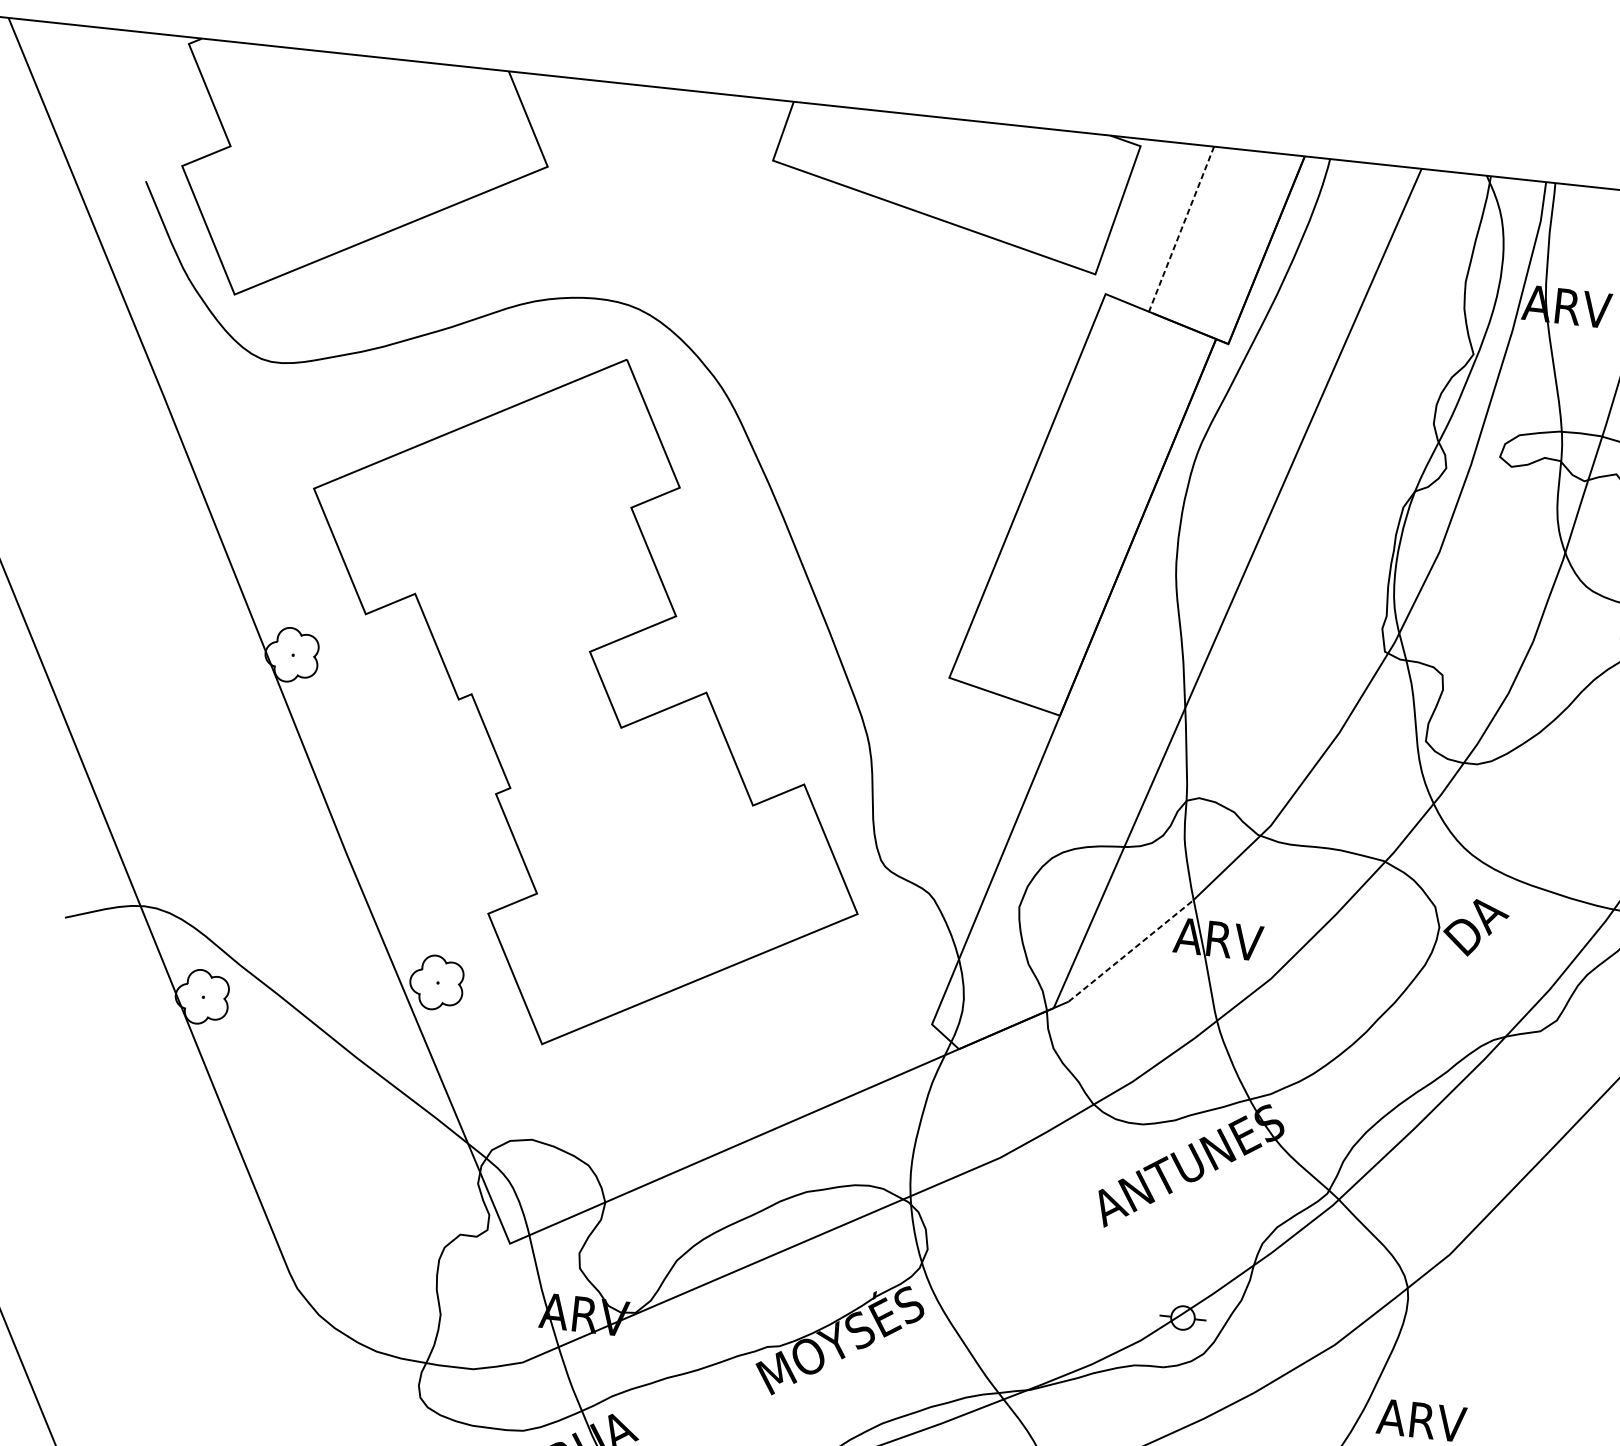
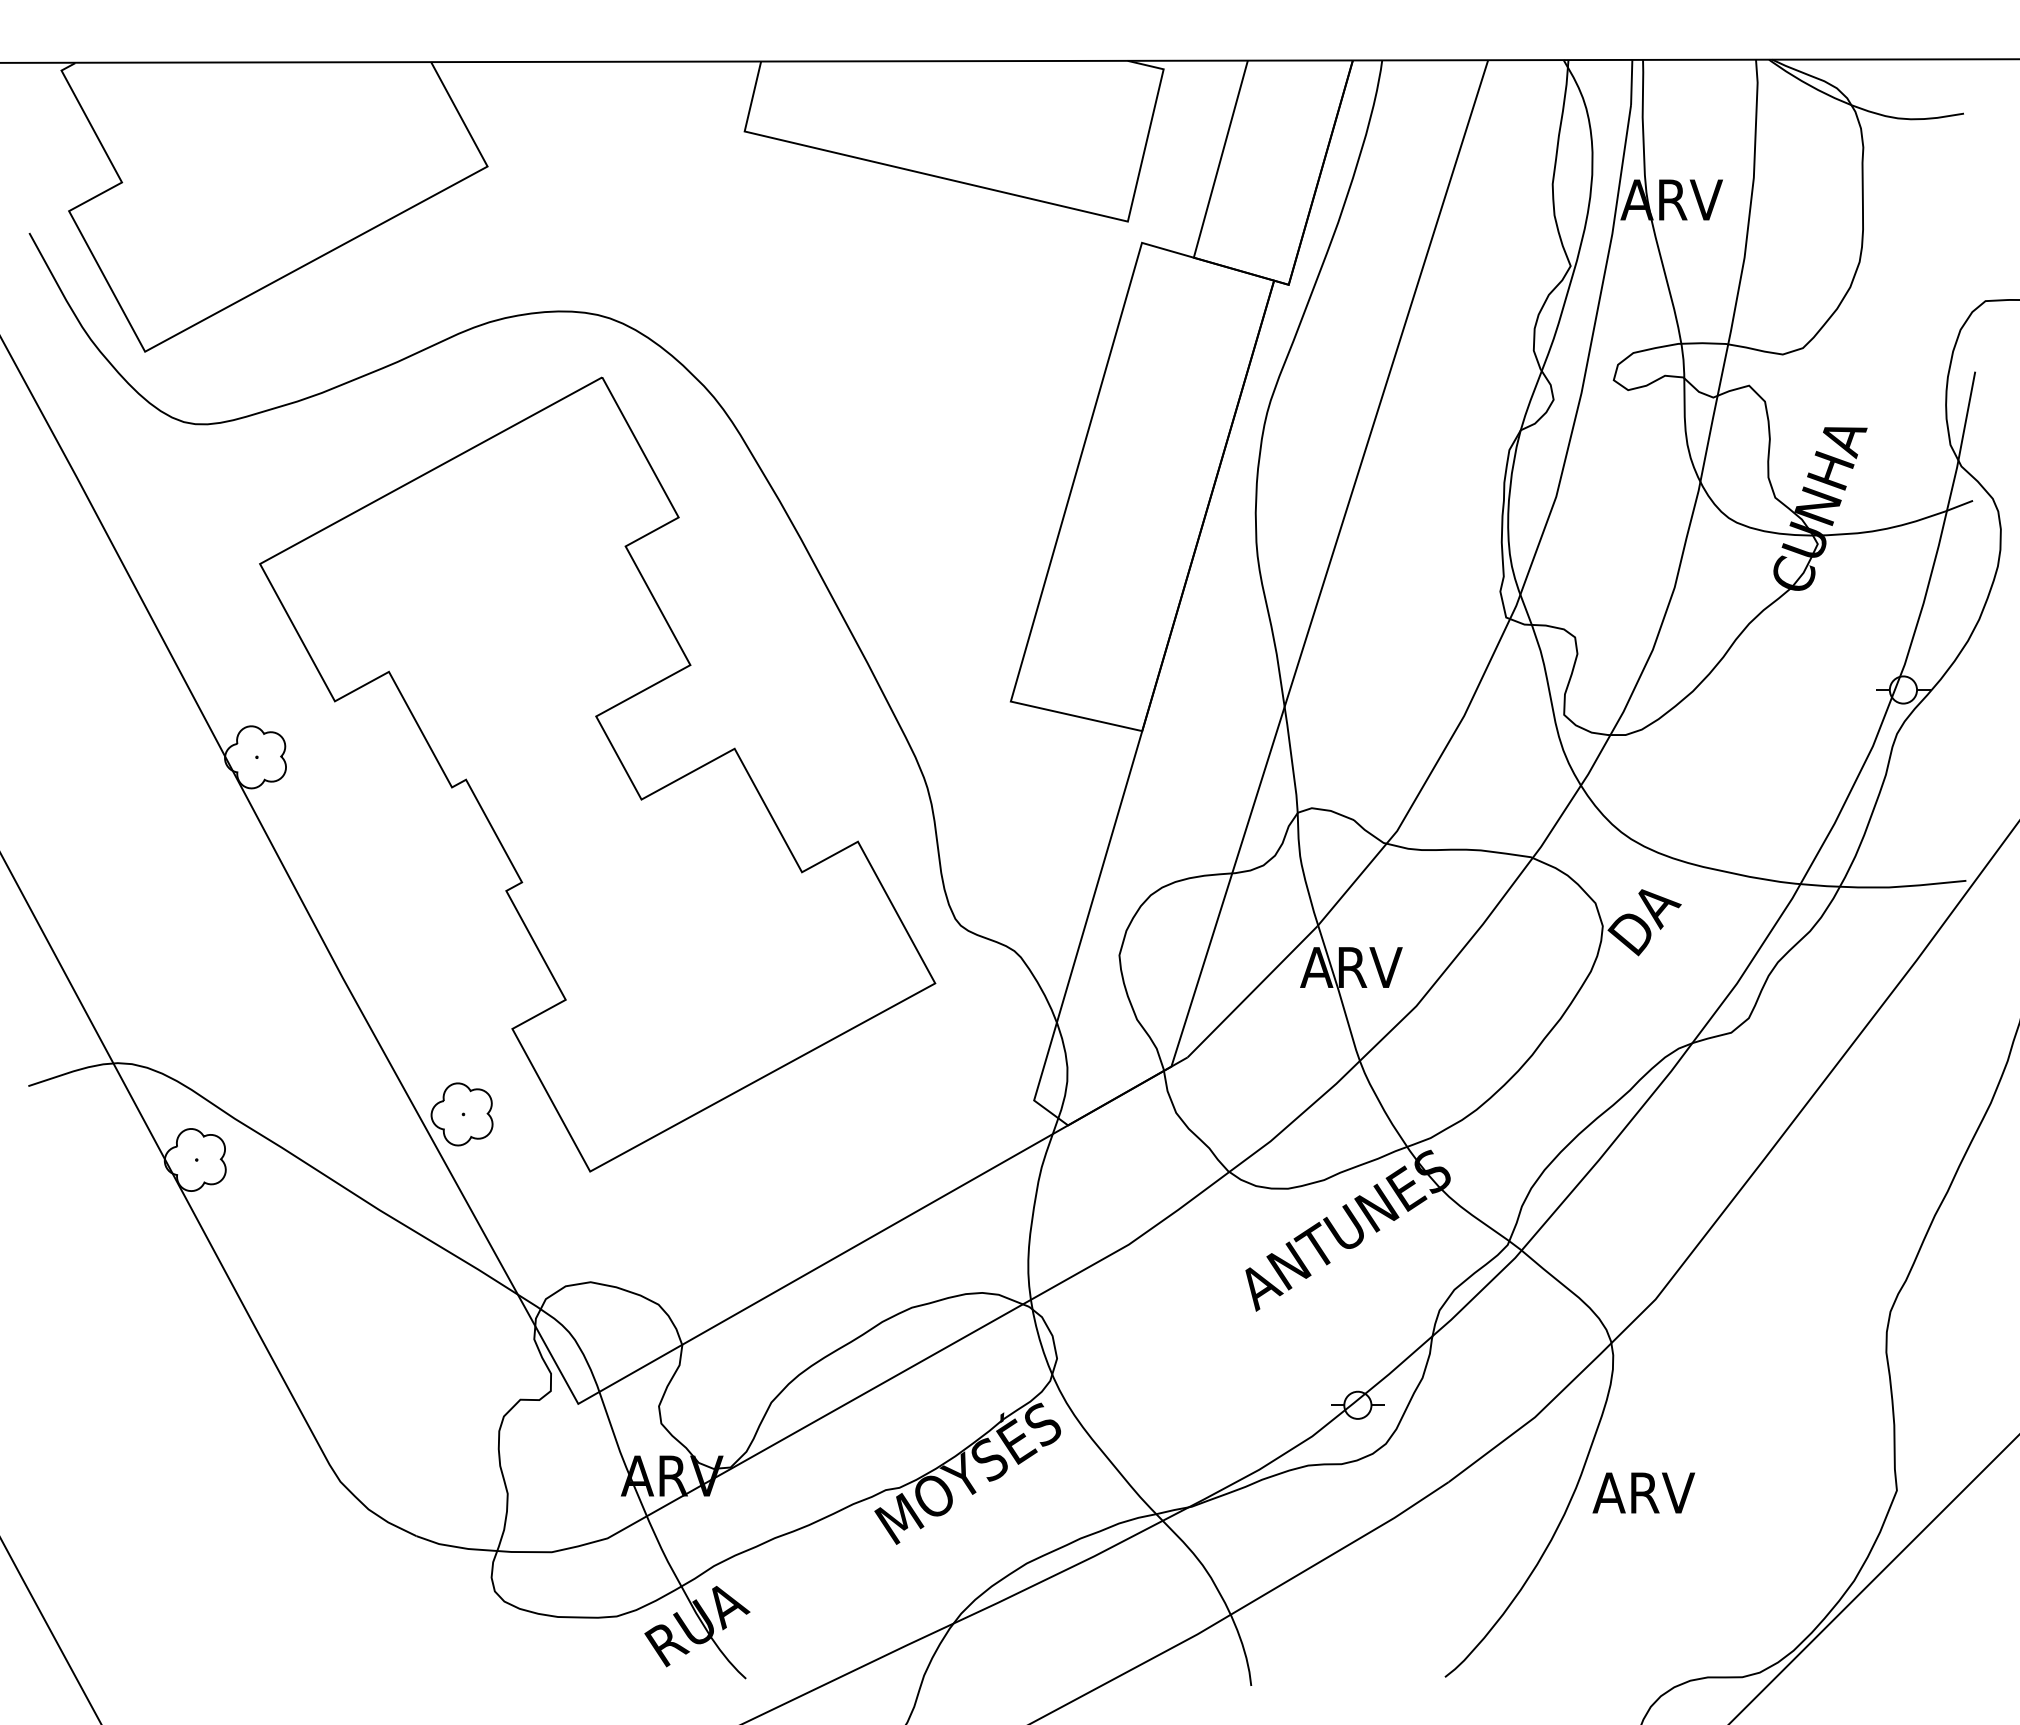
line: (1179, 232) -> (1219, 163), dashed -> solid
line: (1130, 950) -> (1252, 991), dashed -> solid

